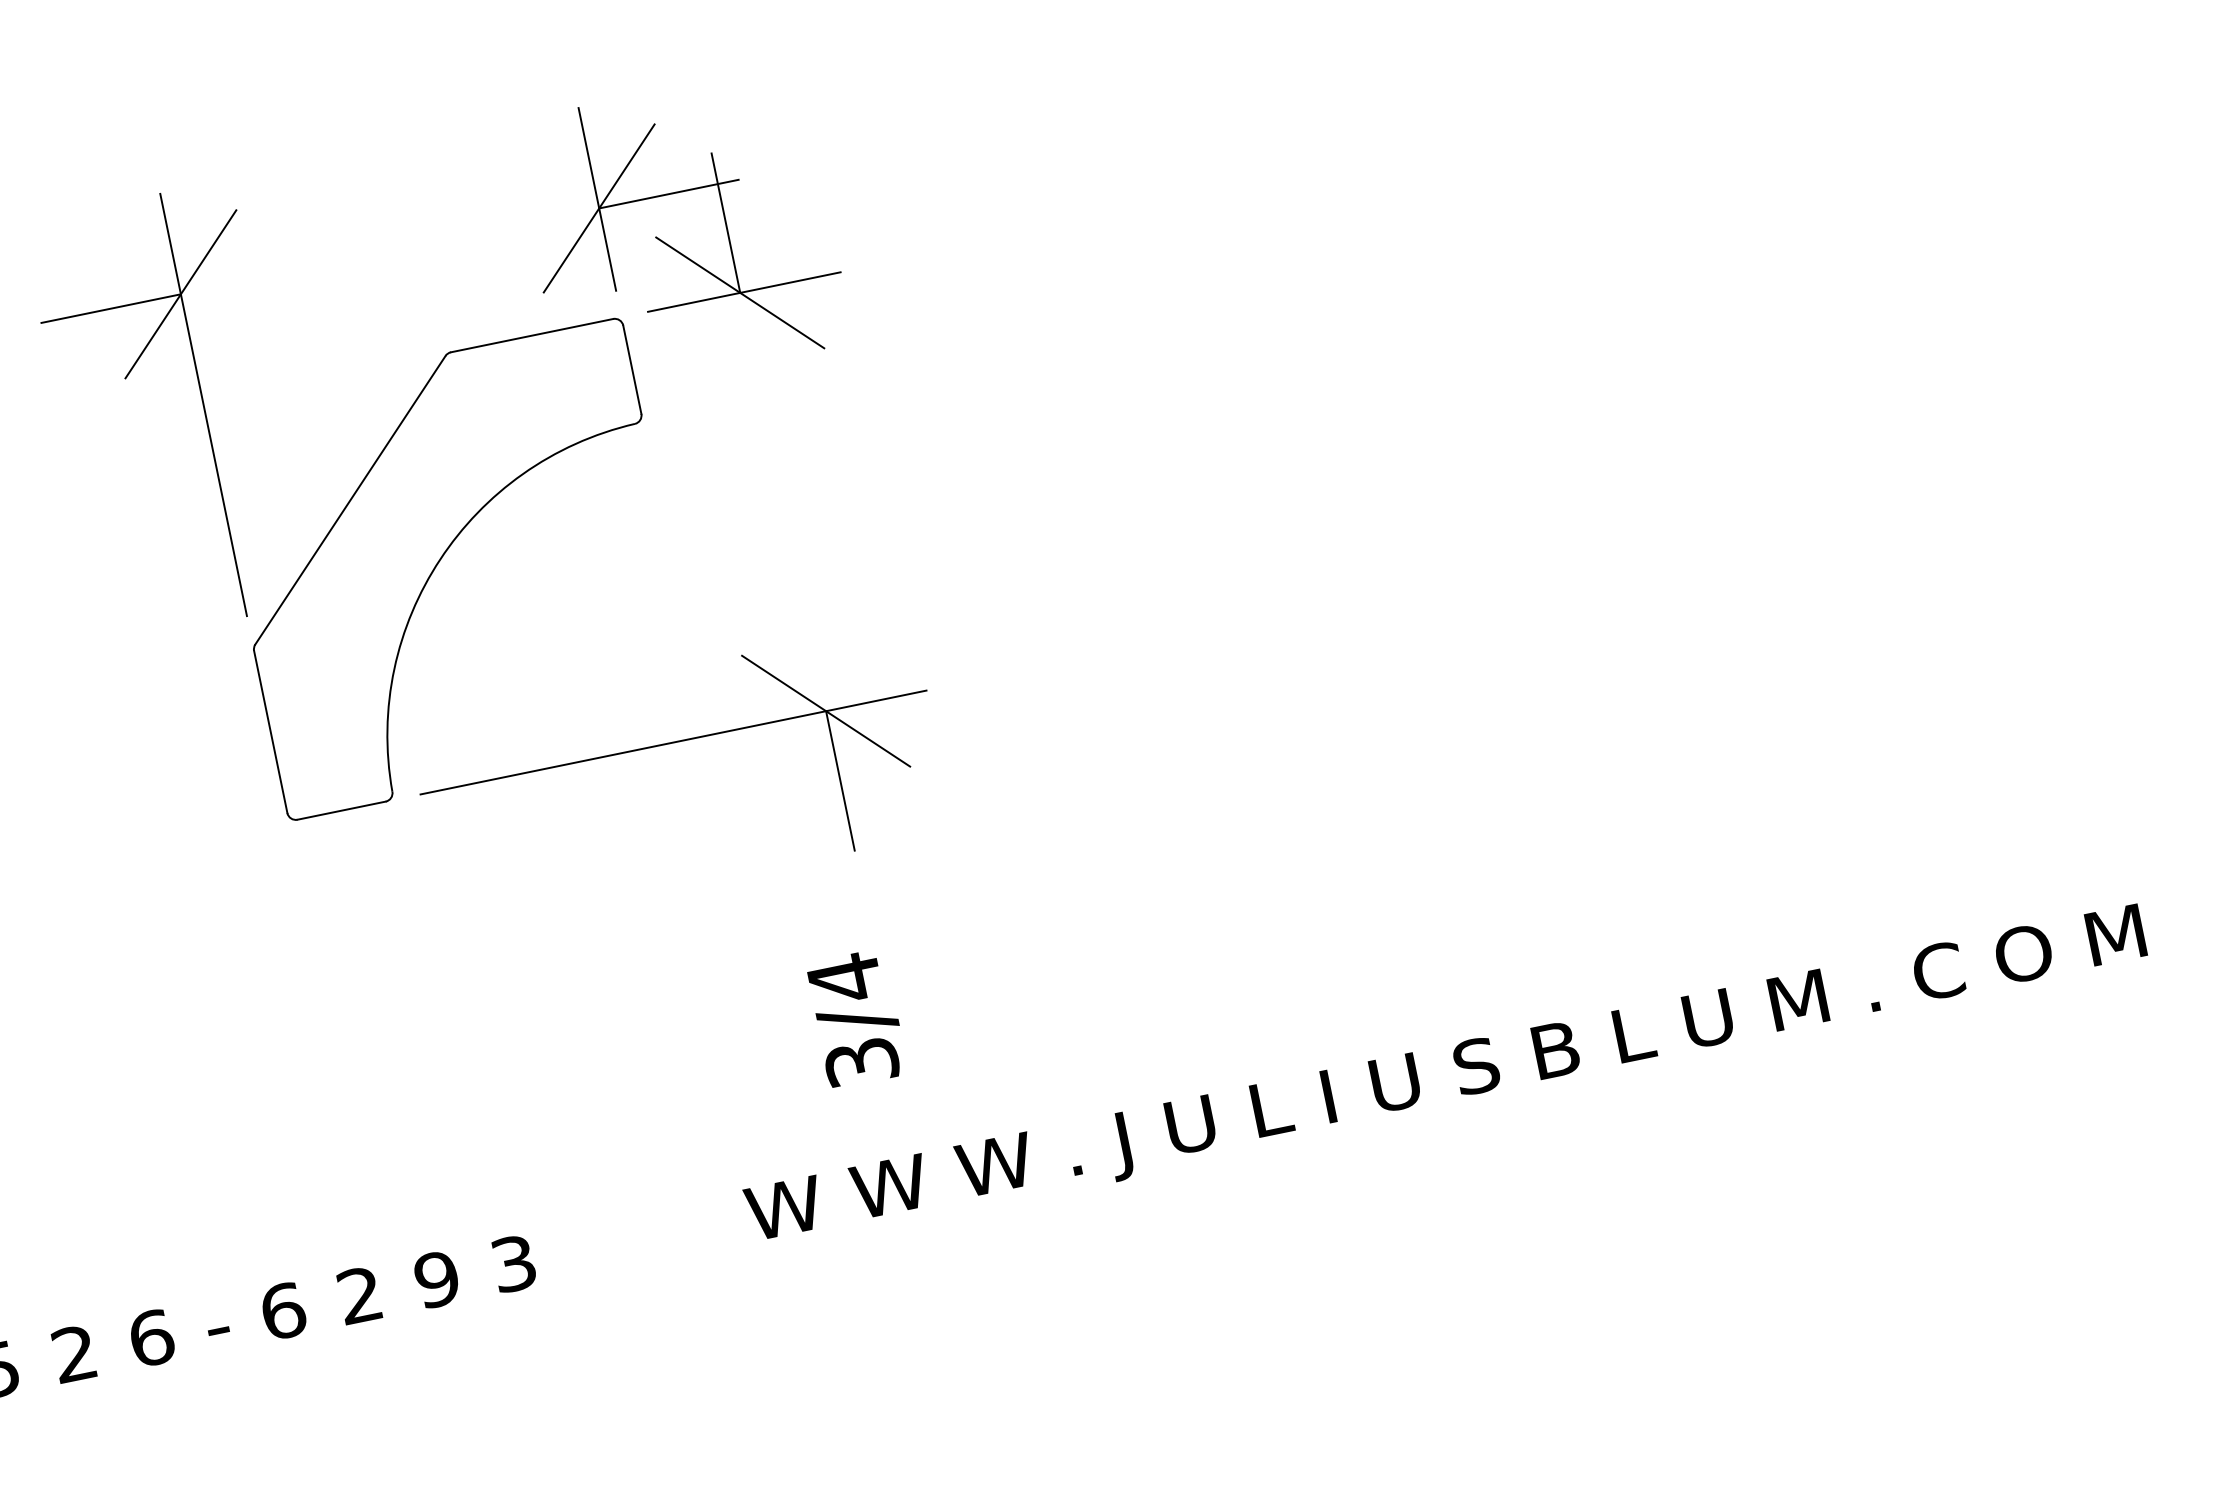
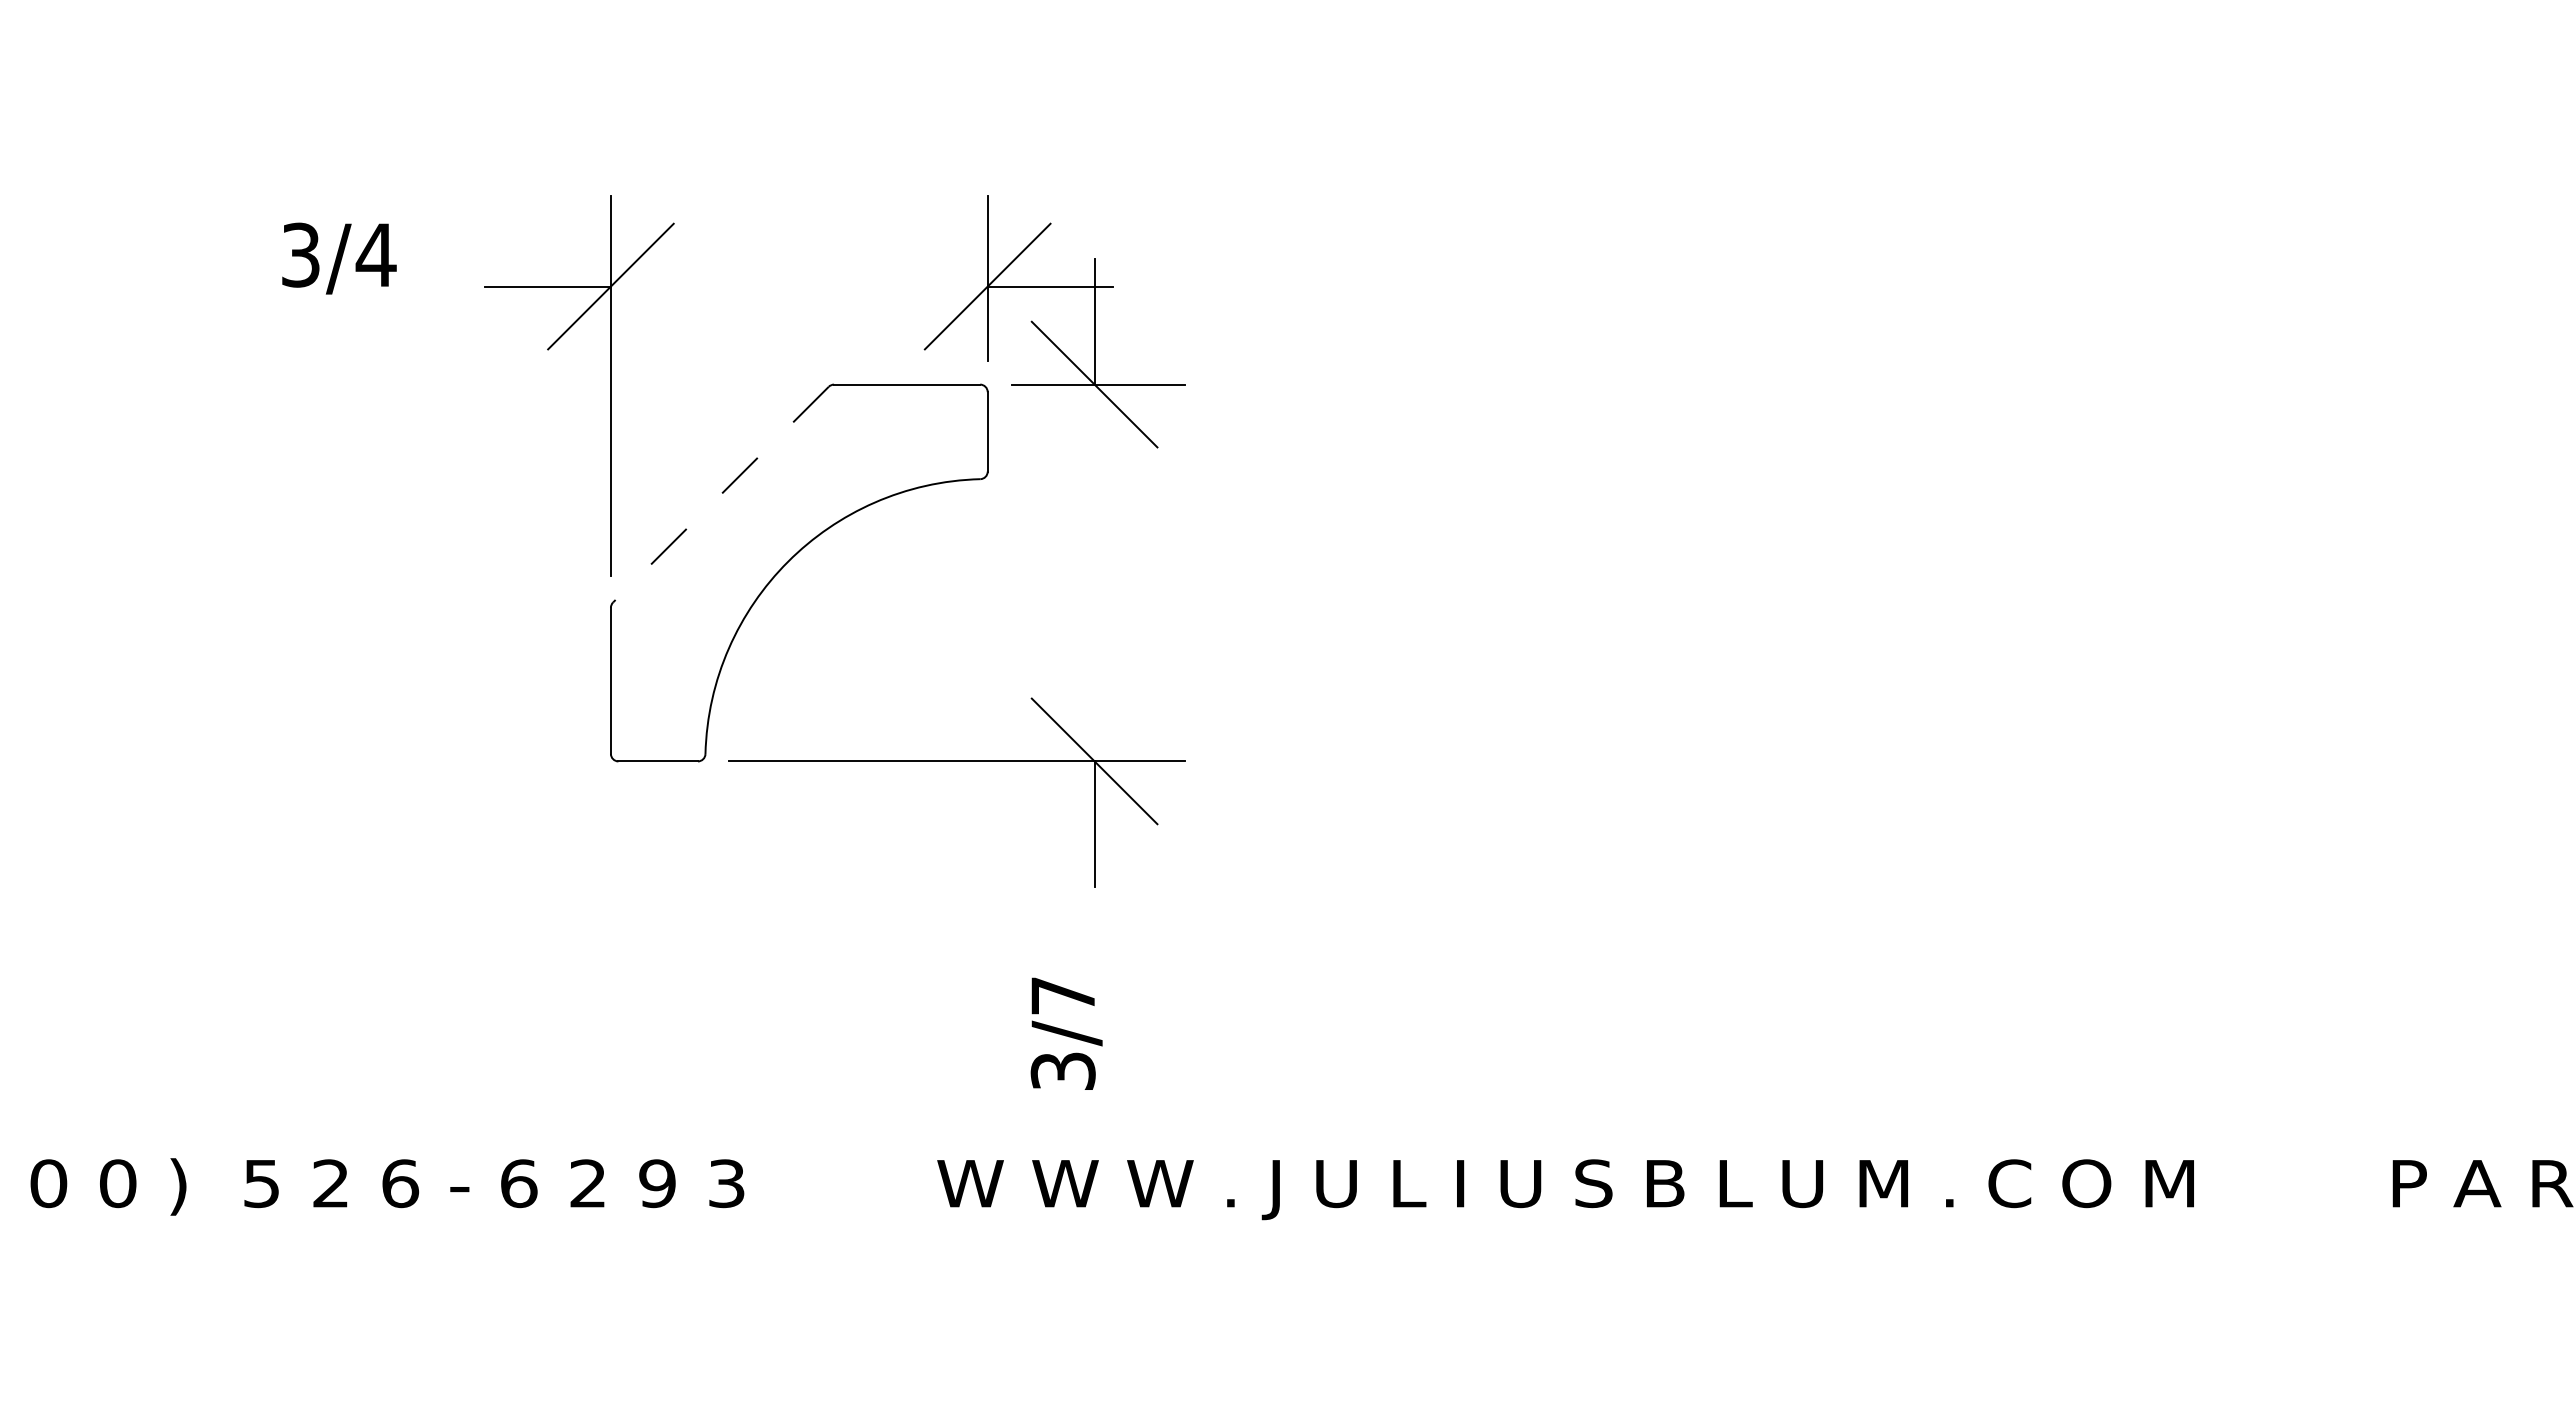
line: (350, 501) -> (720, 495), solid -> dashed
text: (843, 978) -> (1062, 995), 3/4 -> 3/7

